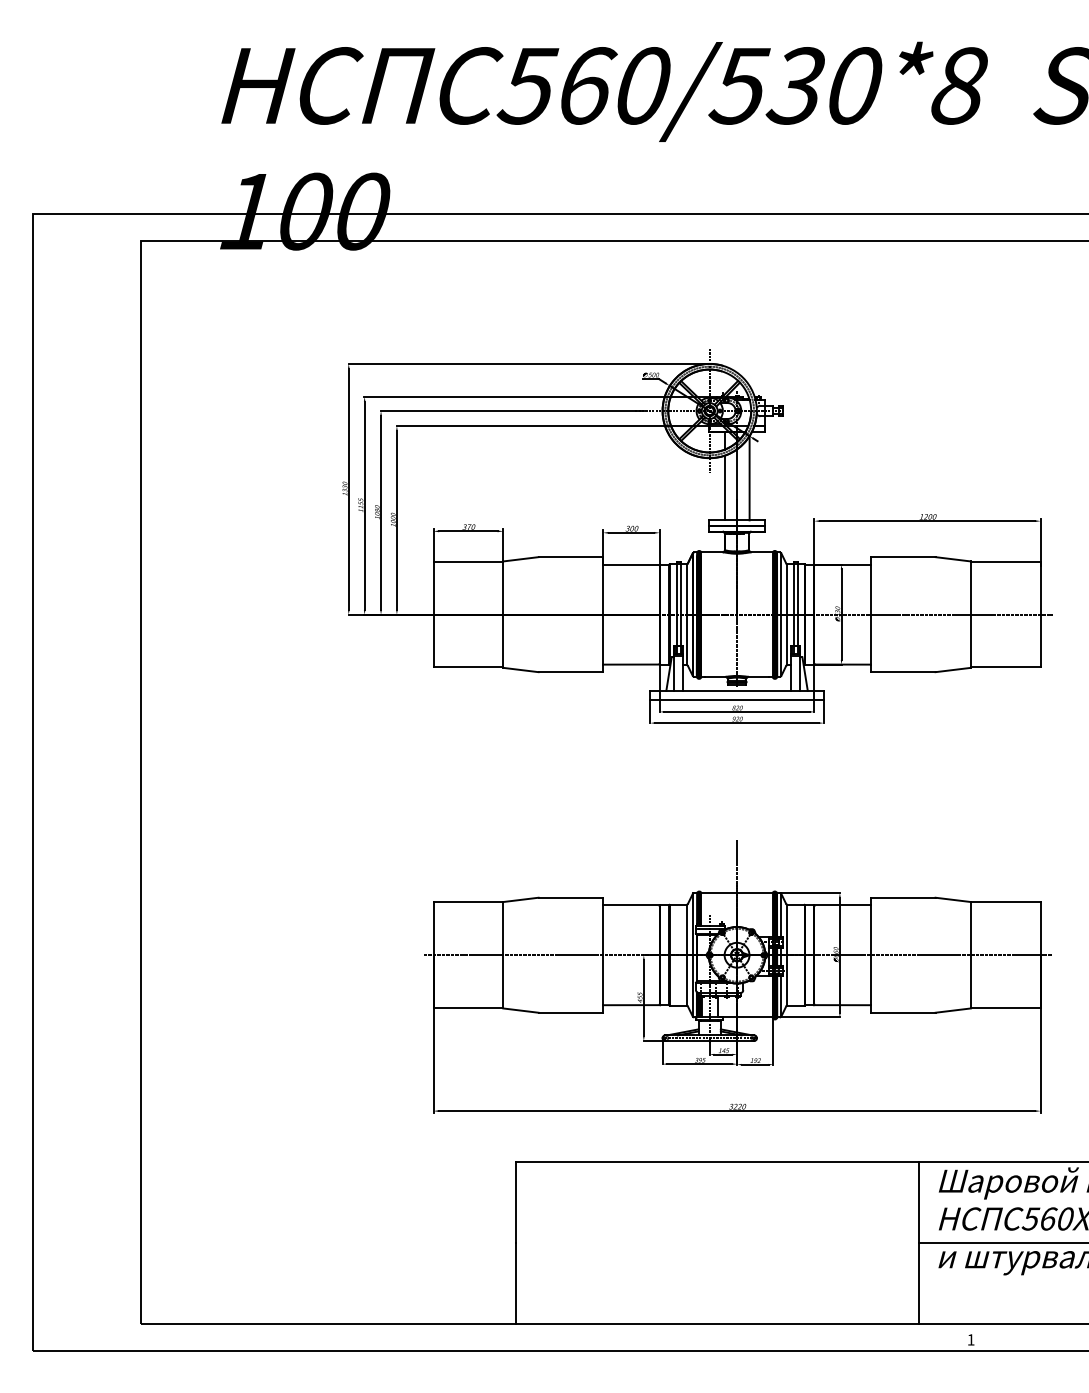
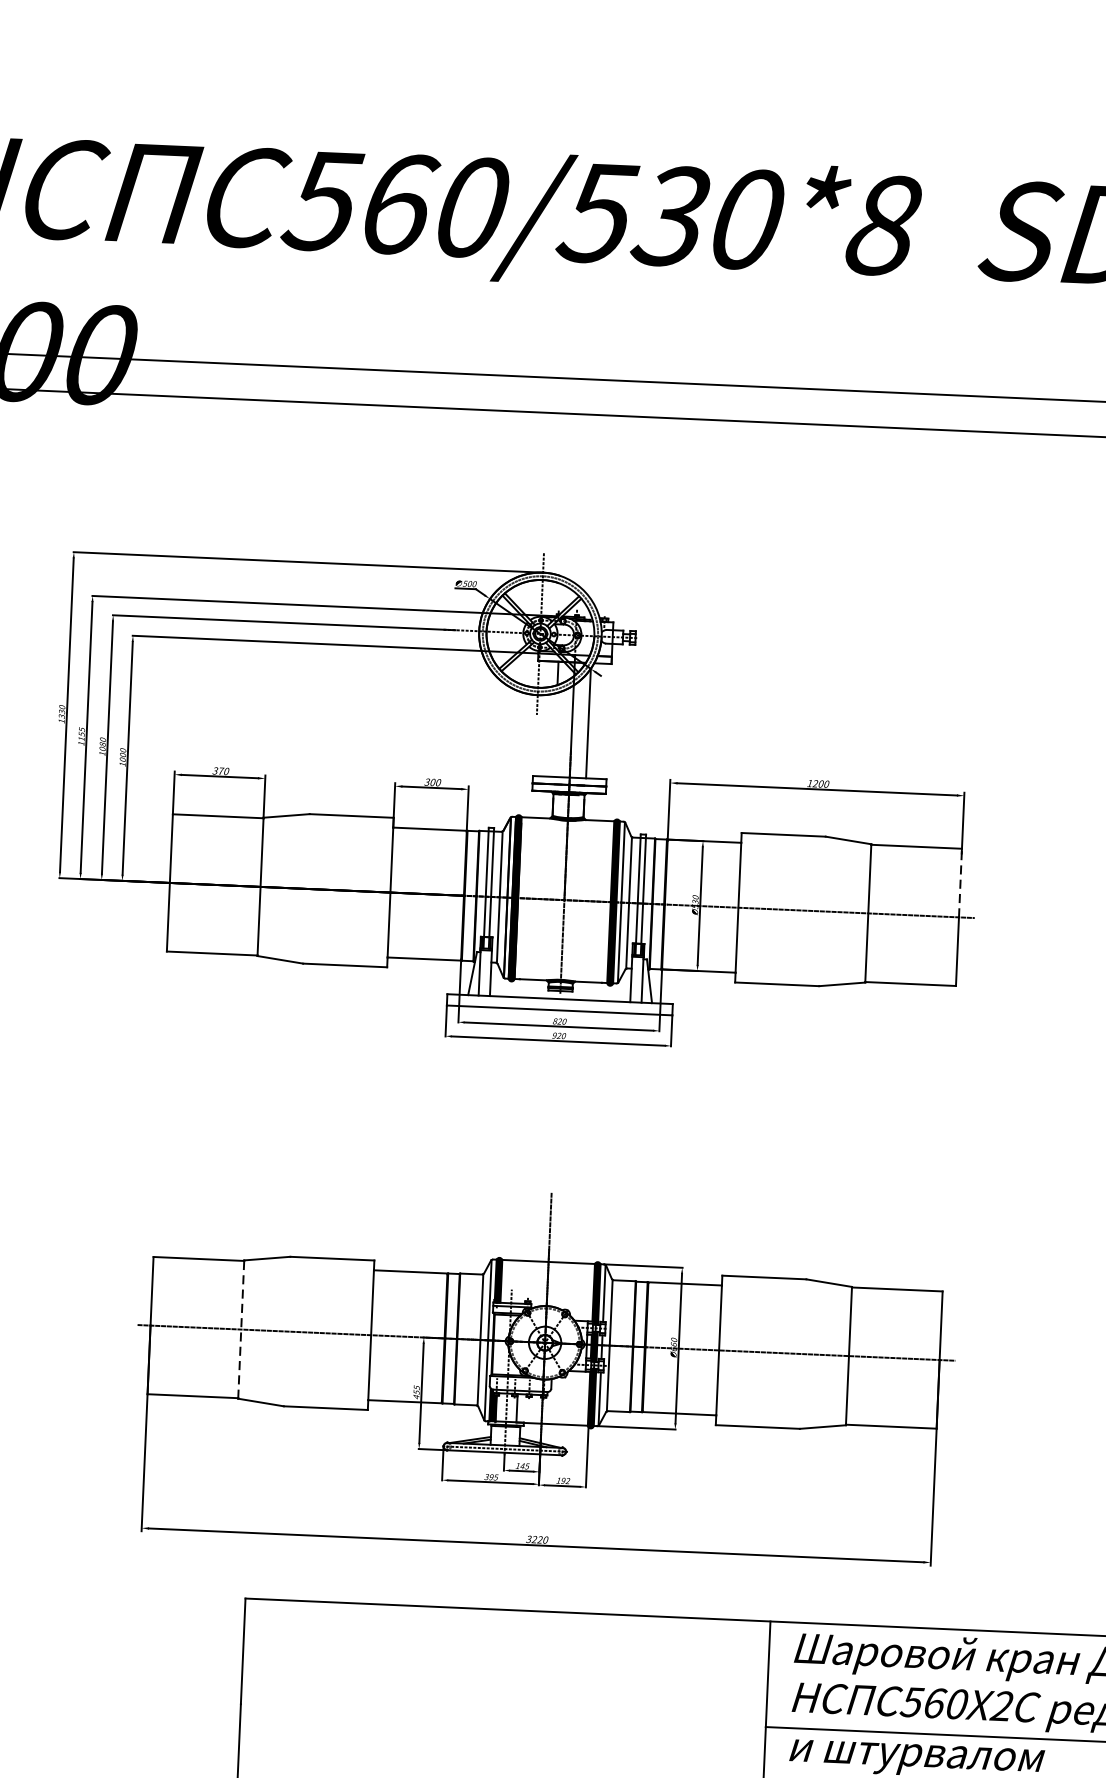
line: (724, 487) -> (555, 734), removed
line: (1040, 587) -> (960, 882), solid -> dashed
line: (503, 955) -> (241, 1329), solid -> dashed

